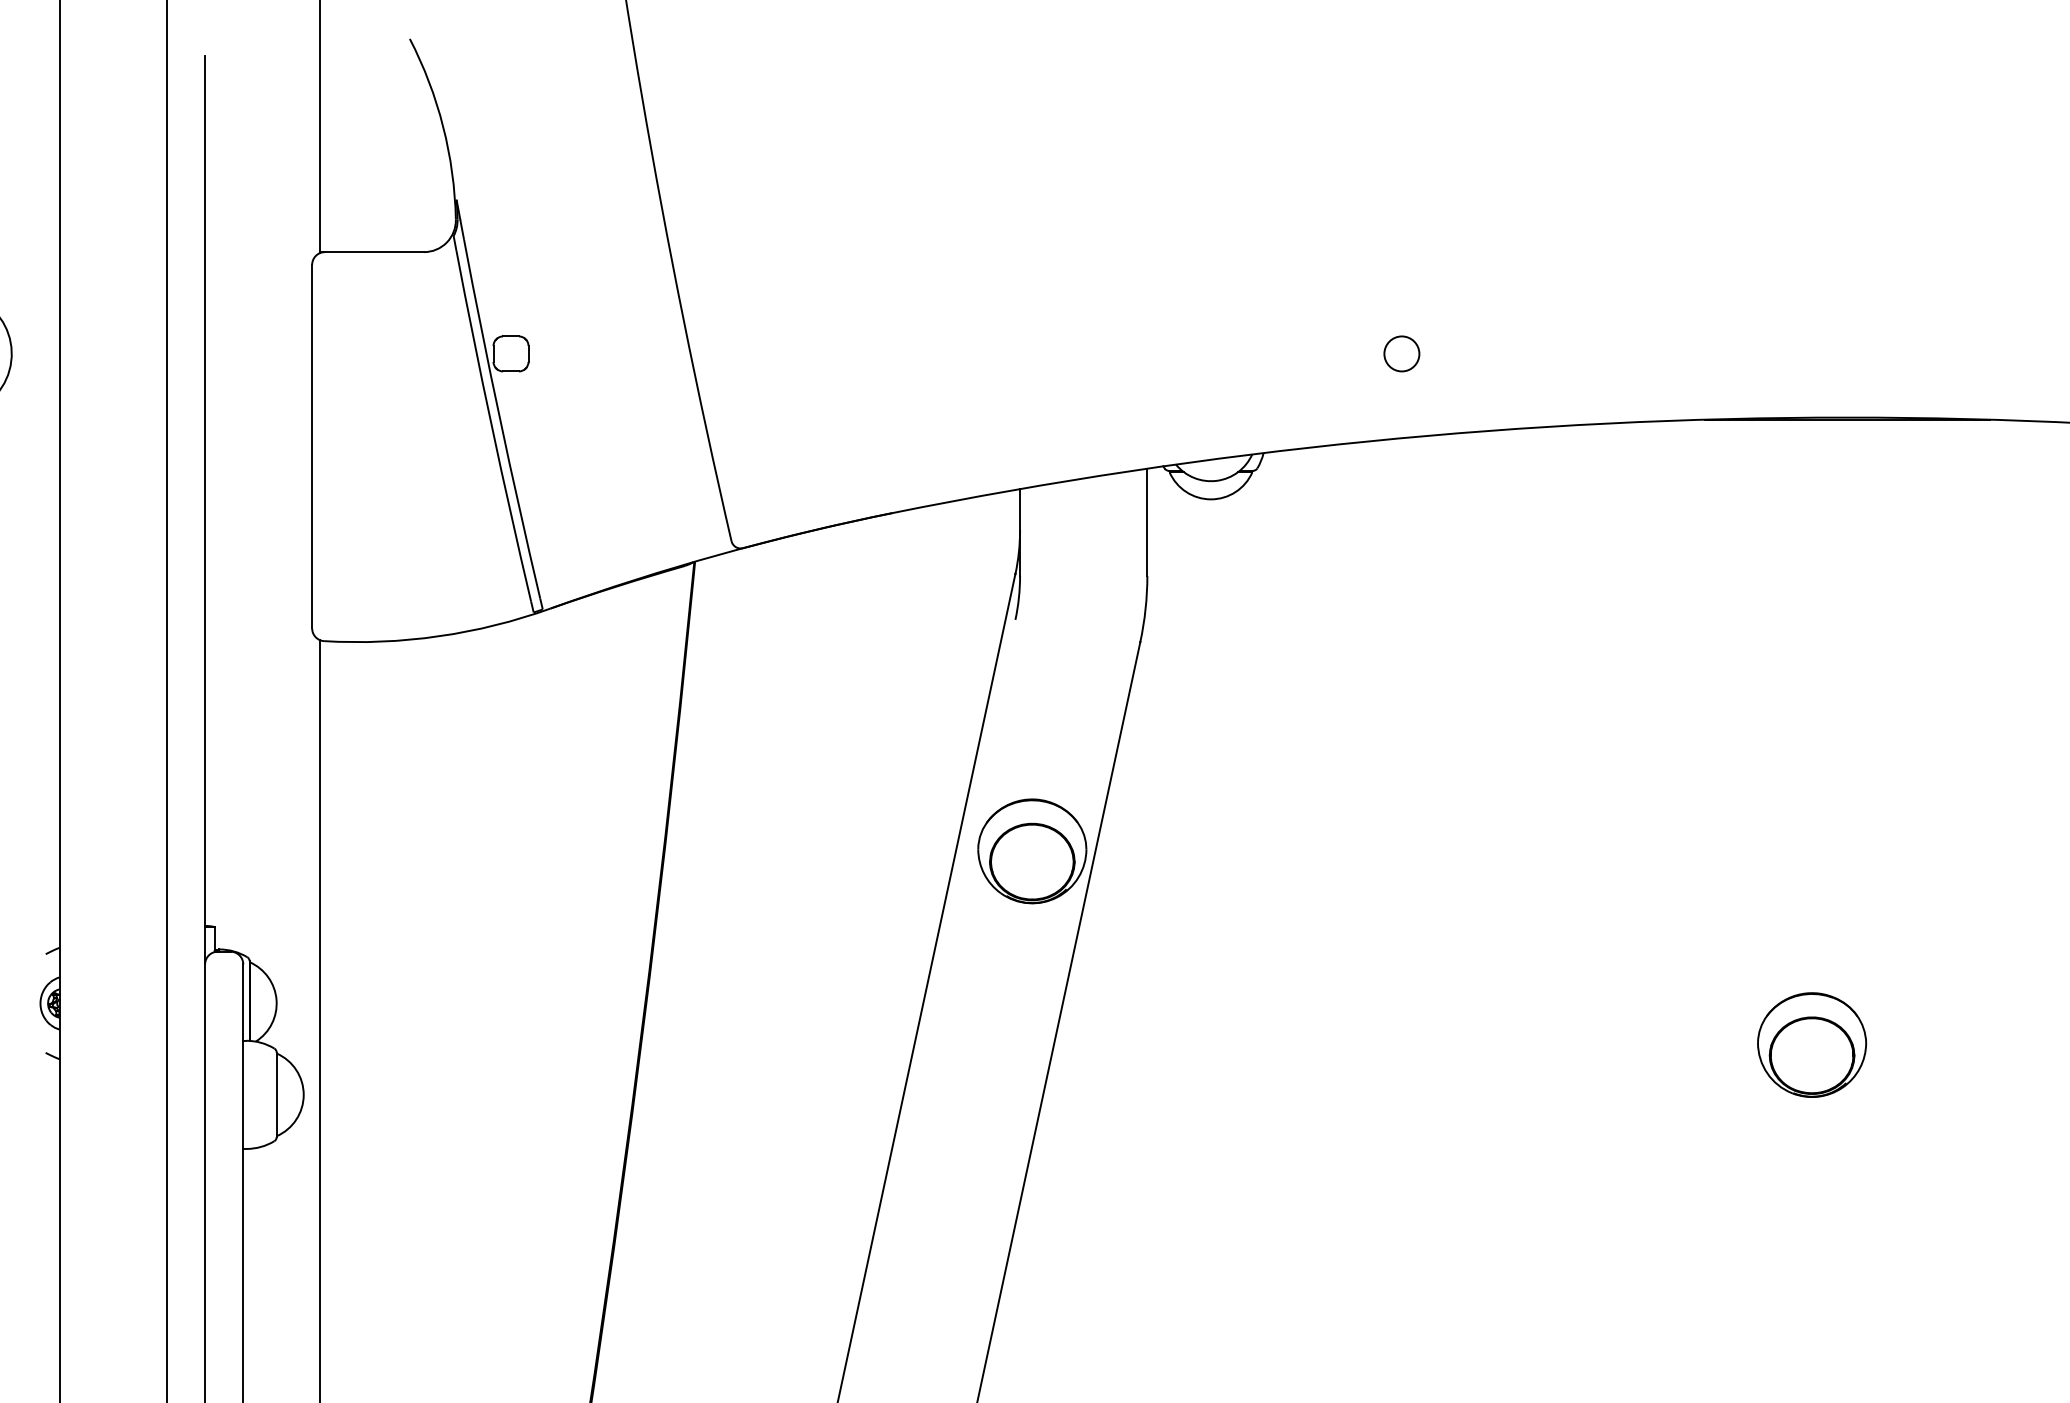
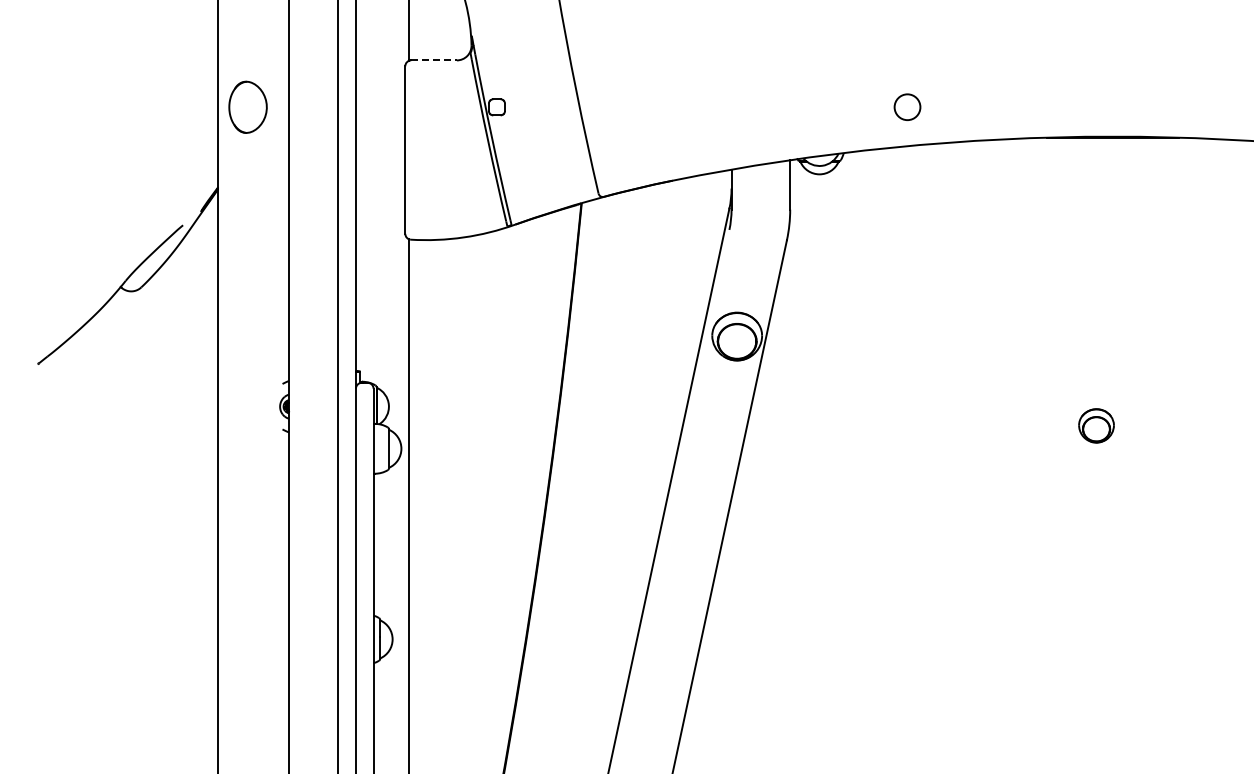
line: (375, 252) -> (434, 60), solid -> dashed
circle: (1401, 354) -> (907, 107), size x1.6
part: (1811, 1044) -> (1096, 425), size x0.7

